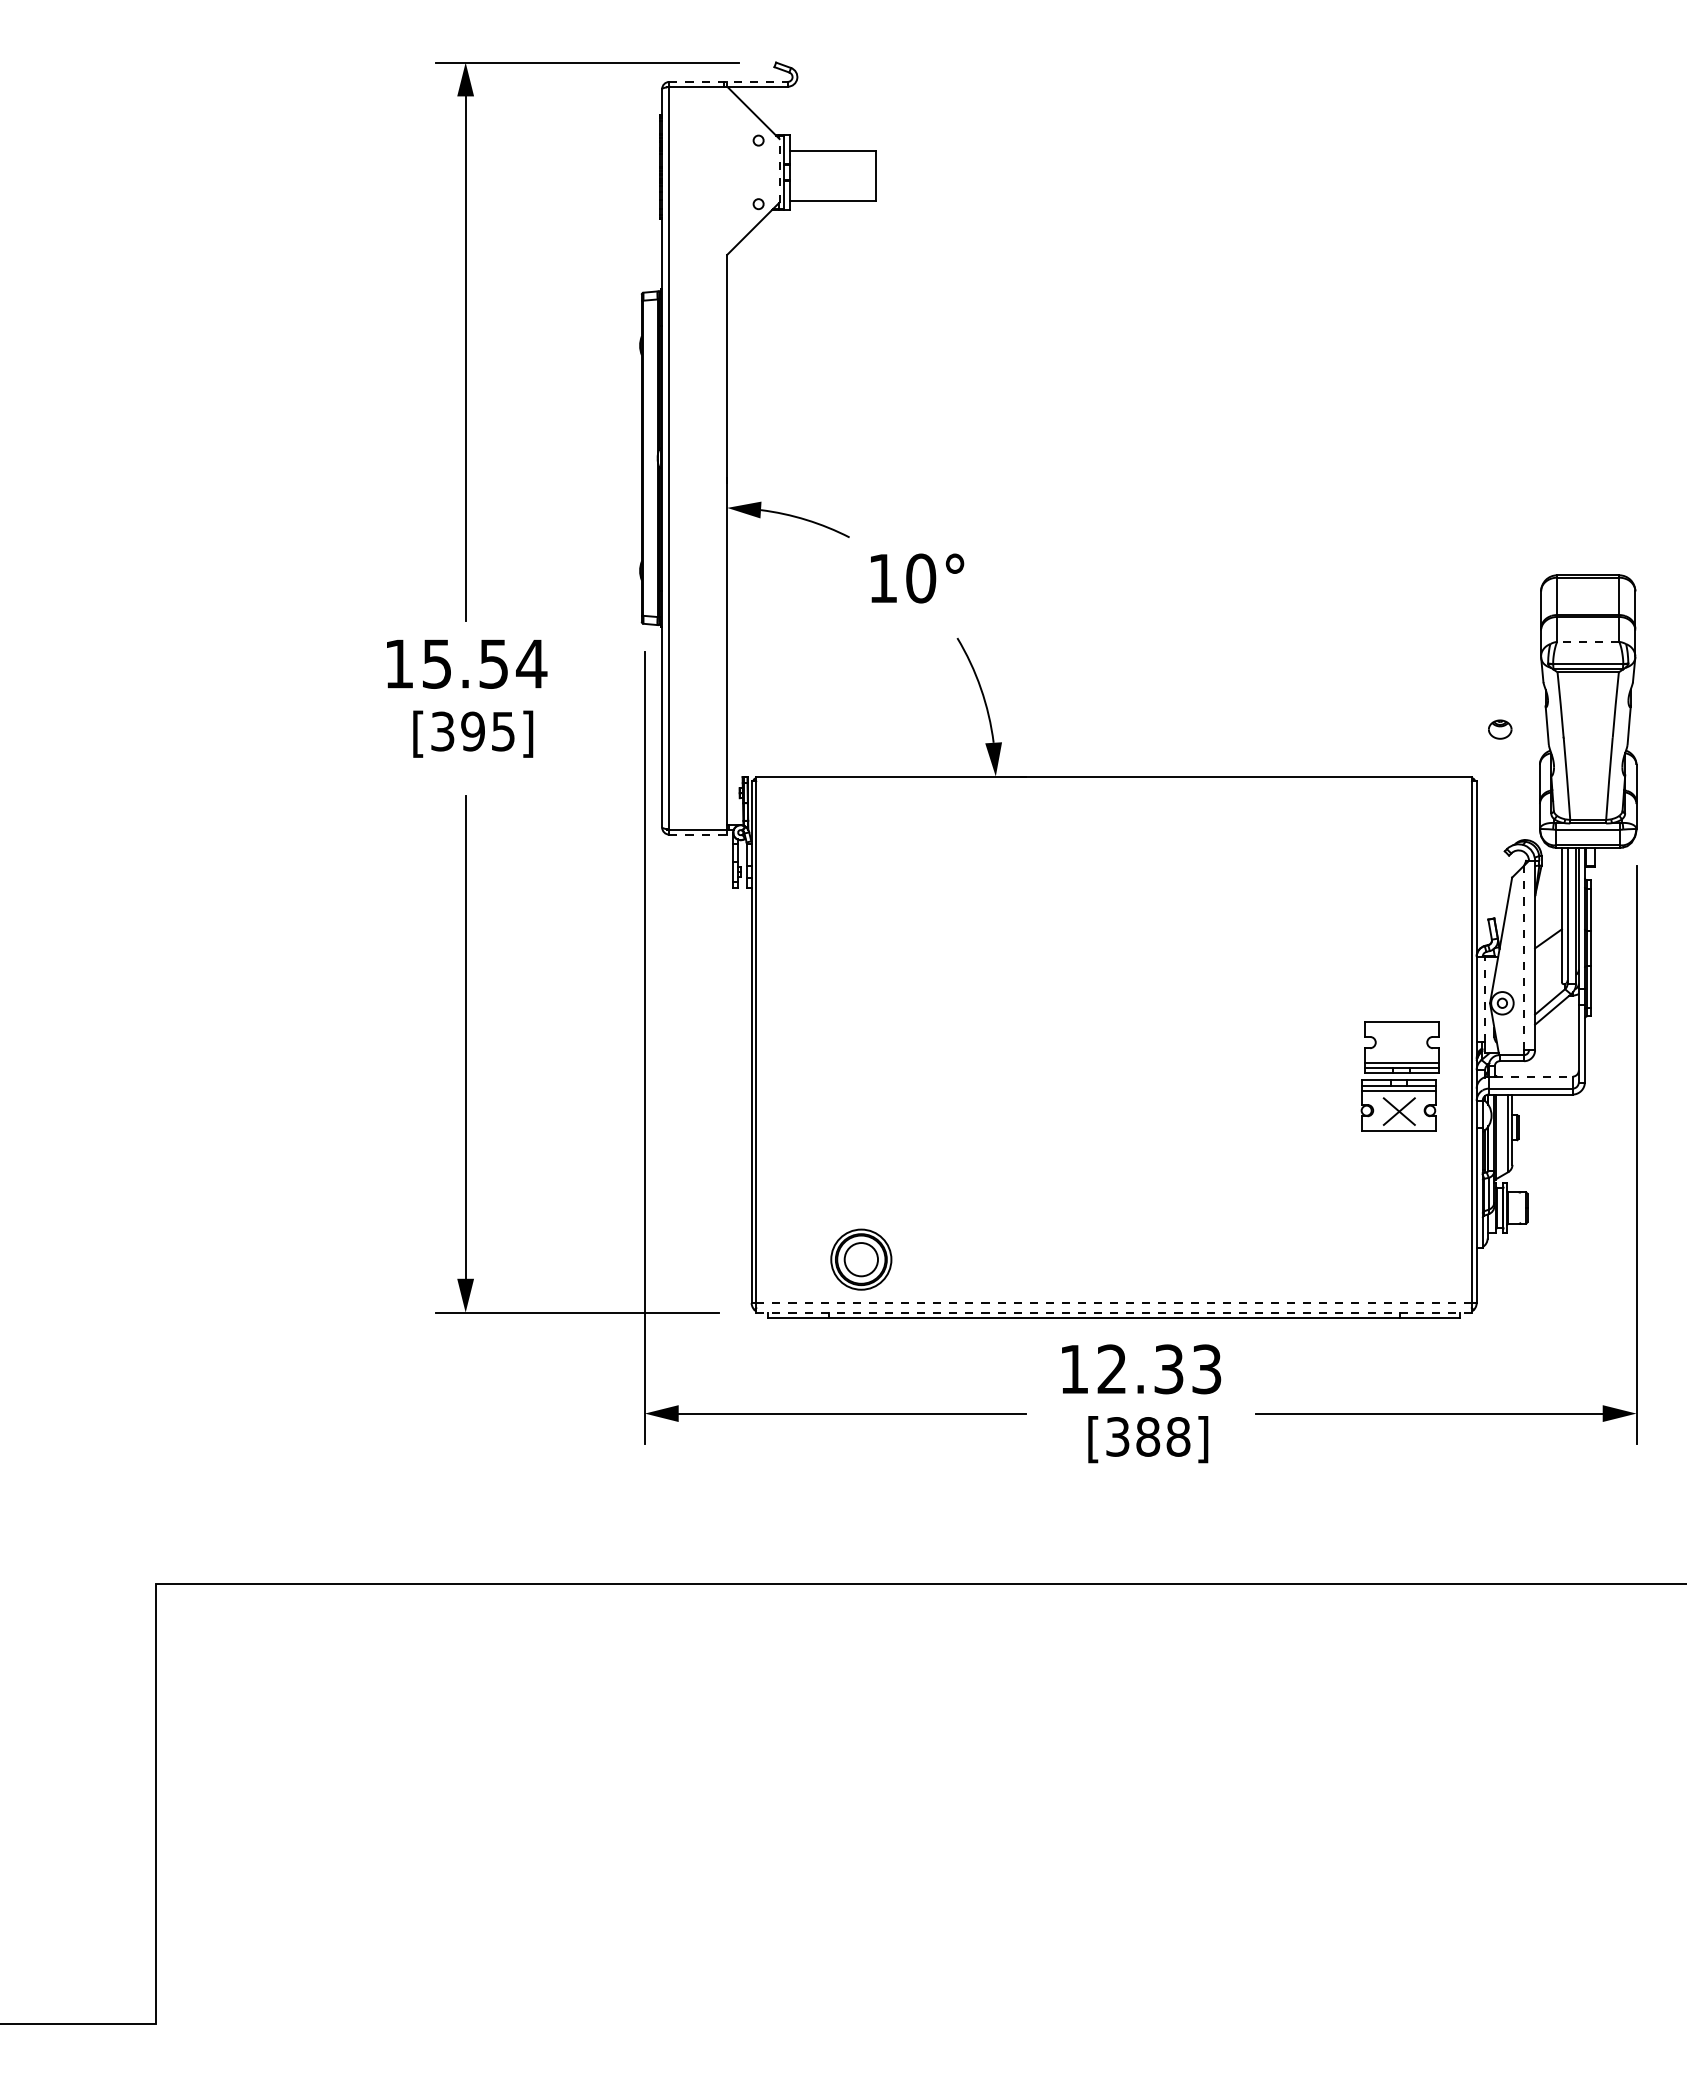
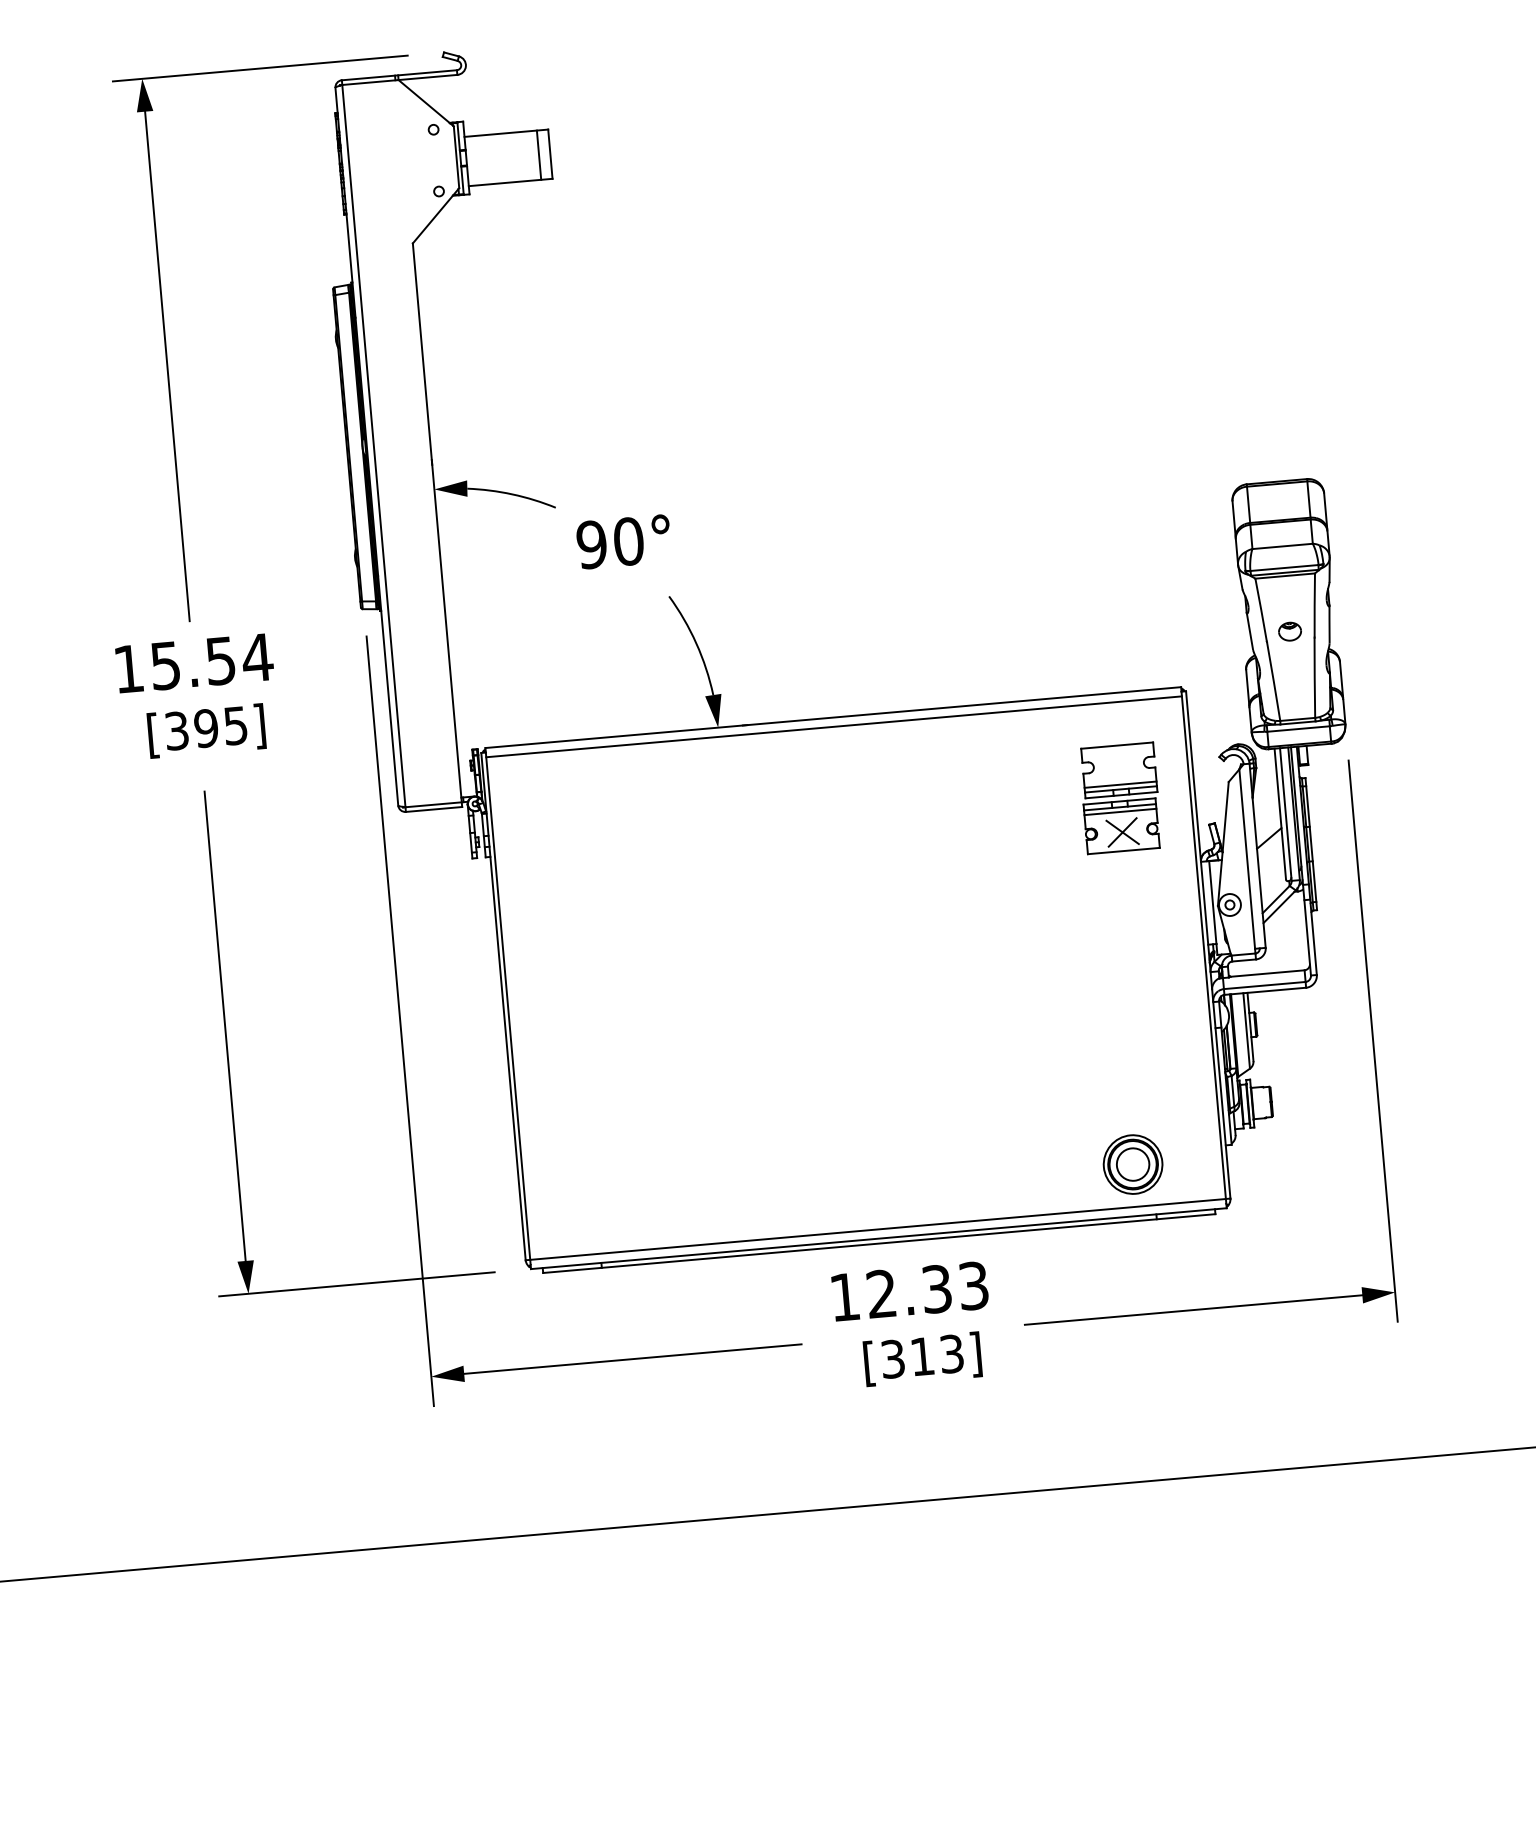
line: (729, 81) -> (400, 74), dashed -> solid
line: (779, 170) -> (456, 157), dashed -> solid
line: (863, 175) -> (538, 154), added
text: (882, 578) -> (591, 544), 10° -> 90°
line: (1587, 641) -> (1281, 546), dashed -> solid
part: (1500, 729) -> (1290, 631), moved
line: (1114, 786) -> (834, 727), added
line: (698, 834) -> (434, 809), dashed -> solid
line: (1524, 957) -> (1247, 858), dashed -> solid
line: (1485, 999) -> (1213, 902), dashed -> solid
part: (1399, 1076) -> (1119, 798), moved
line: (1533, 1076) -> (1266, 973), dashed -> solid
part: (861, 1259) -> (1133, 1164), moved
line: (1114, 1303) -> (878, 1229), dashed -> solid
line: (1114, 1312) -> (879, 1238), dashed -> solid
text: (1163, 1436) -> (937, 1354), [388] -> [313]

